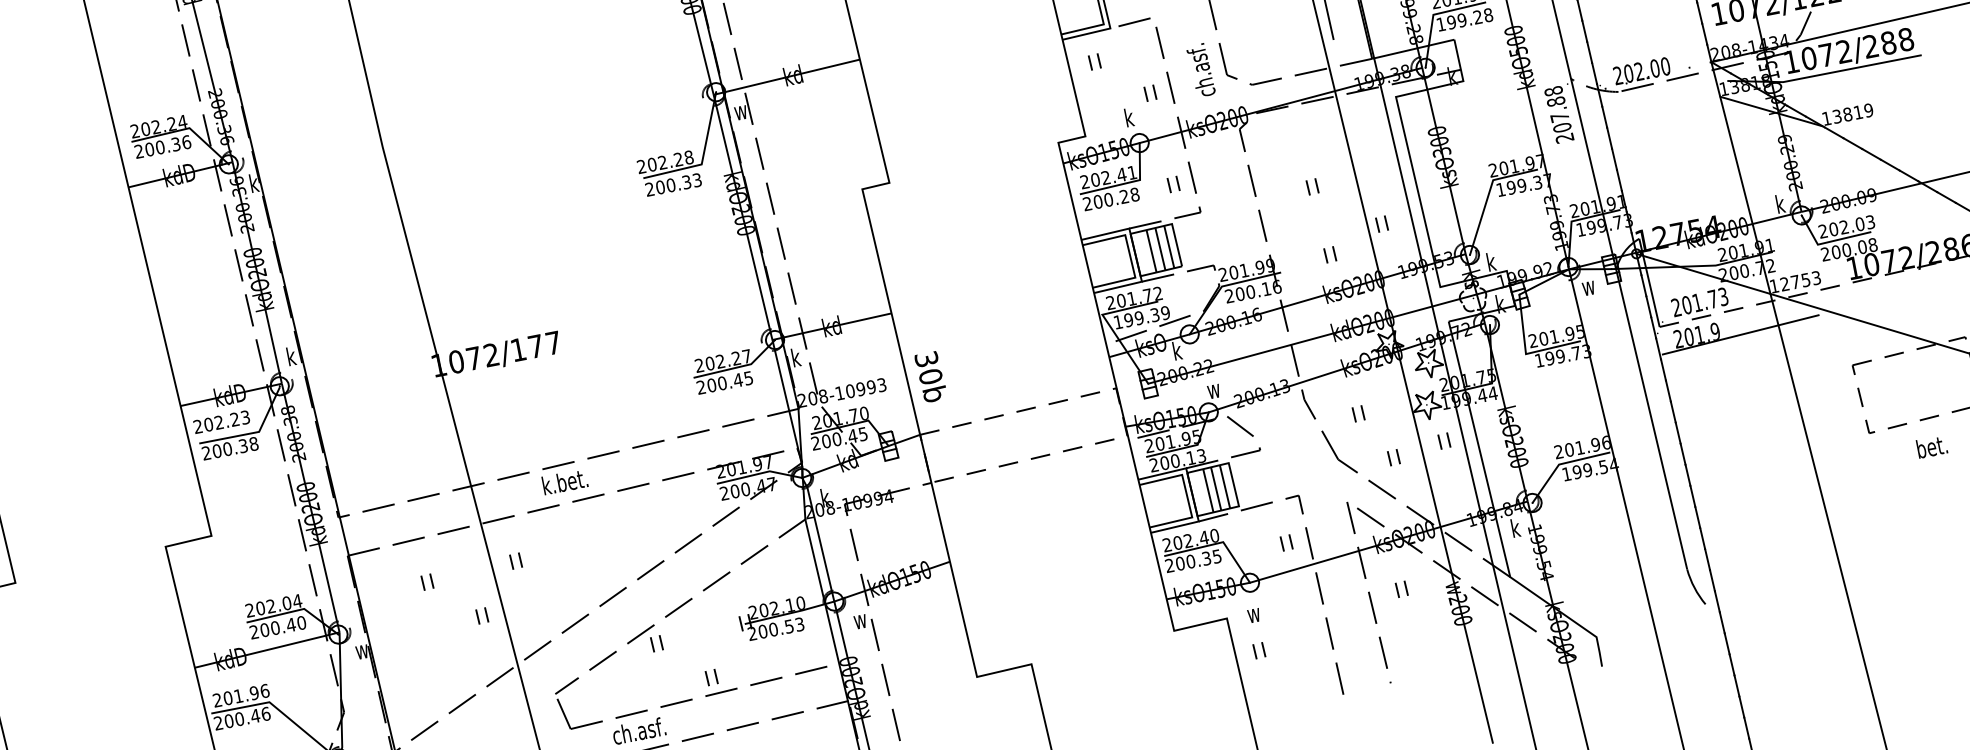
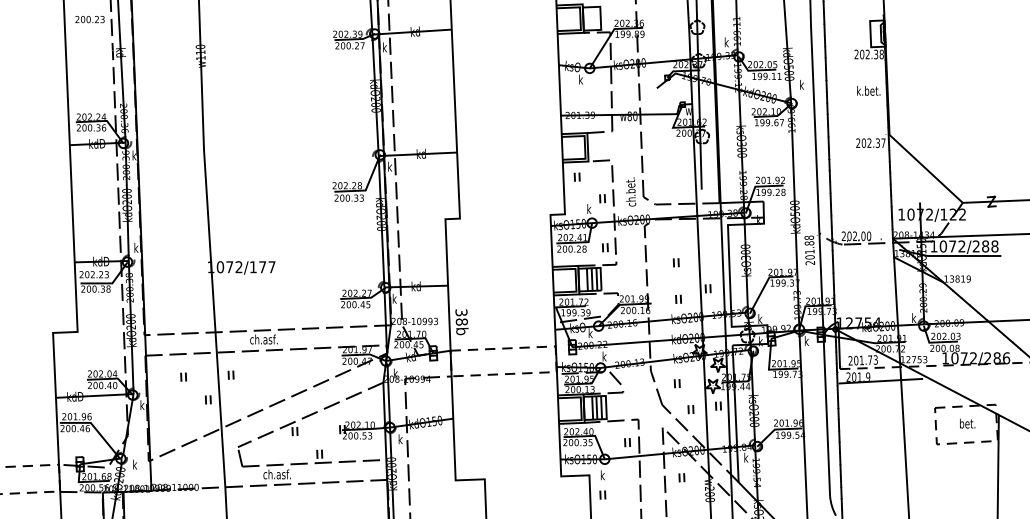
text: (1200, 69) -> (630, 191), ch.asf. -> ch.bet.
text: (739, 110) -> (390, 166), w -> k
text: (1559, 116) -> (809, 251), 207.88 -> 201.88
text: (1587, 285) -> (807, 340), w -> k
text: (929, 375) -> (461, 321), 30b -> 38b
text: (1213, 389) -> (605, 356), w -> k
text: (1931, 446) -> (967, 423), moved
text: (563, 482) -> (263, 339), k.bet. -> ch.asf.
text: (1253, 613) -> (603, 475), w -> k
text: (859, 617) -> (401, 438), w -> k
text: (361, 648) -> (143, 404), w -> k

